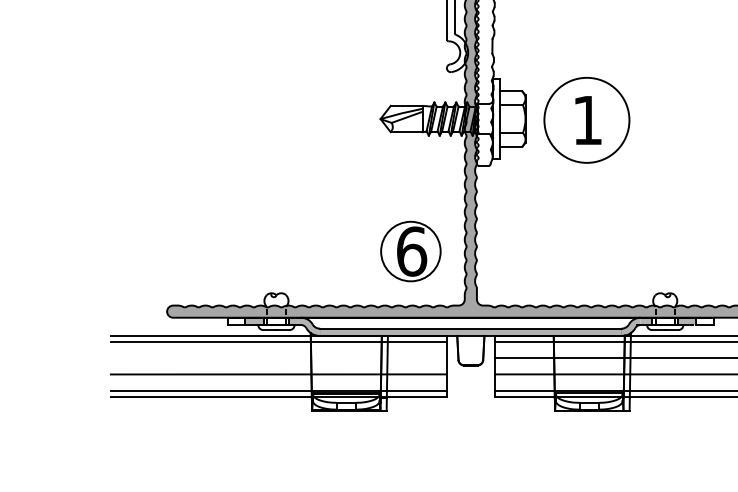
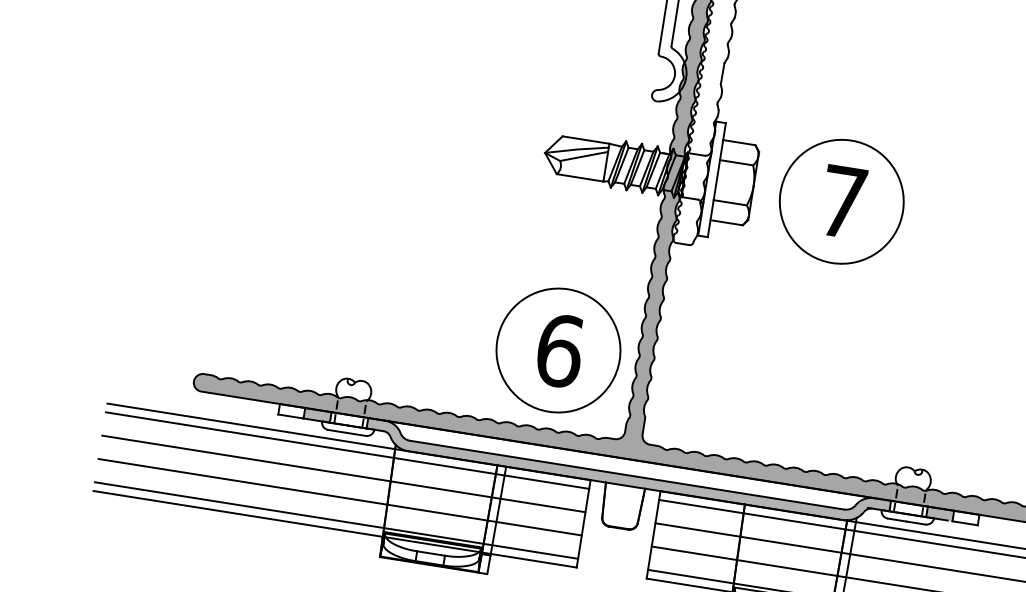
text: (587, 120) -> (842, 202), 1 -> 7
circle: (410, 251) -> (557, 350), size x1.43
line: (278, 358) -> (343, 474), added

